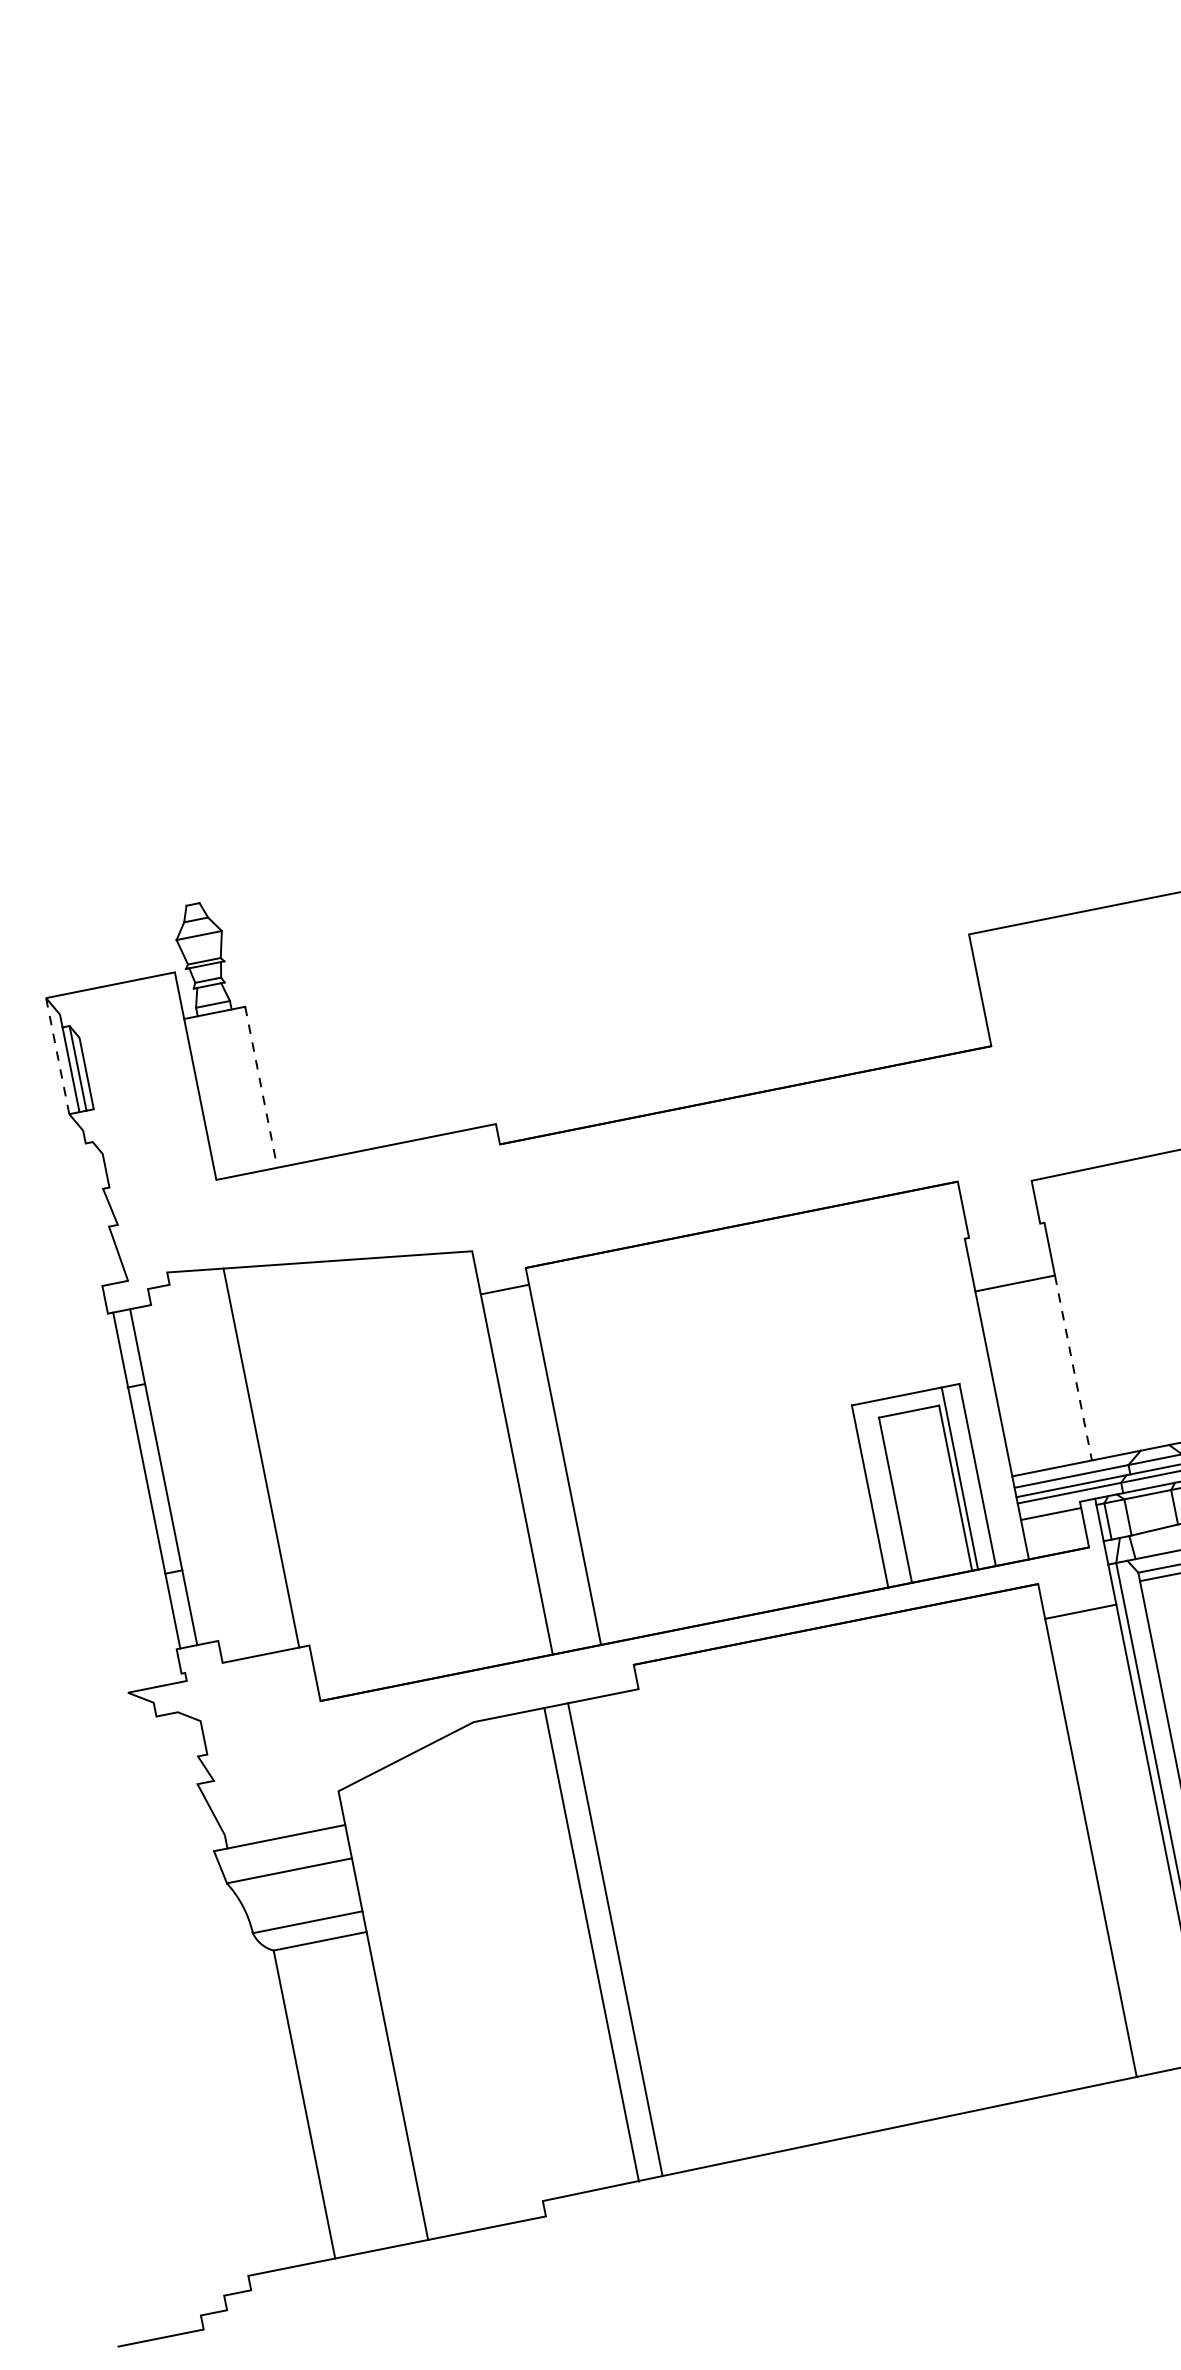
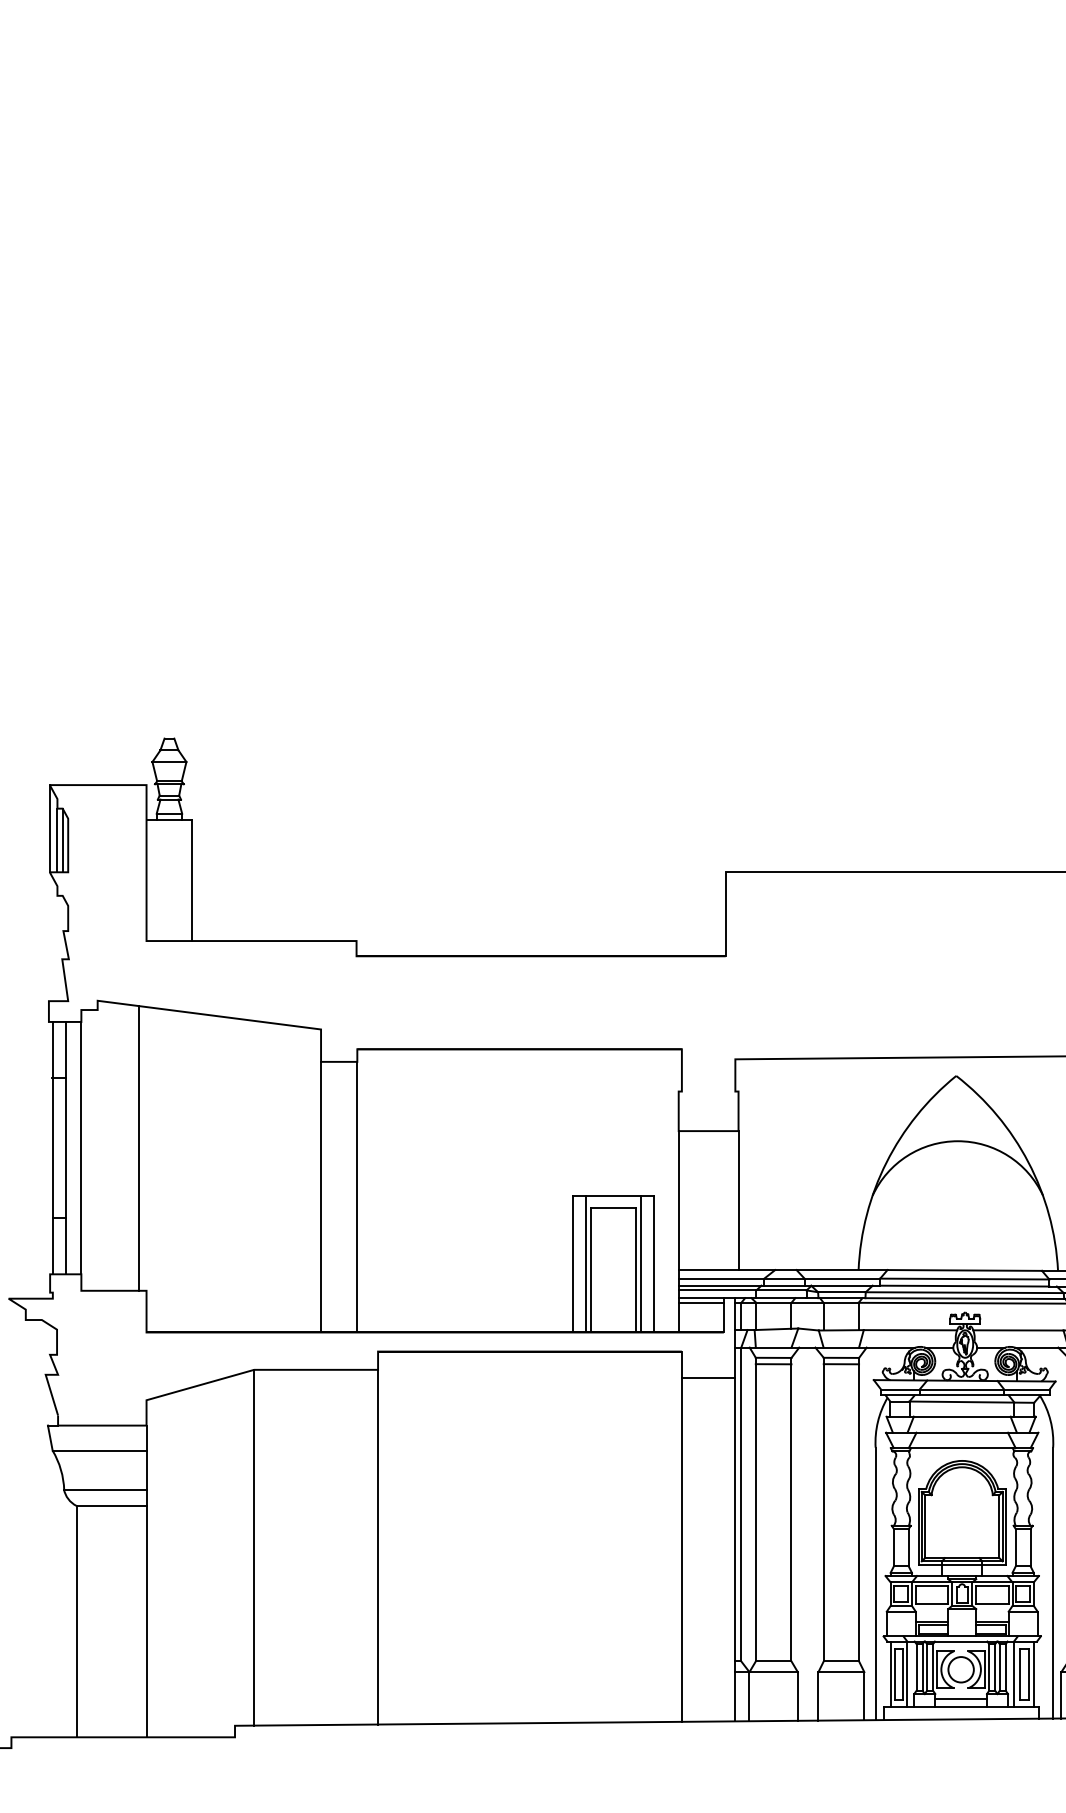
line: (57, 1055) -> (49, 828), dashed -> solid
line: (261, 1088) -> (192, 881), dashed -> solid
line: (1073, 1369) -> (738, 1201), dashed -> solid
line: (184, 1472) -> (81, 1147), added
line: (887, 1492) -> (586, 1263), added
line: (1048, 1508) -> (700, 1298), added
line: (615, 1938) -> (378, 1546), moved
line: (591, 1944) -> (254, 1547), moved

